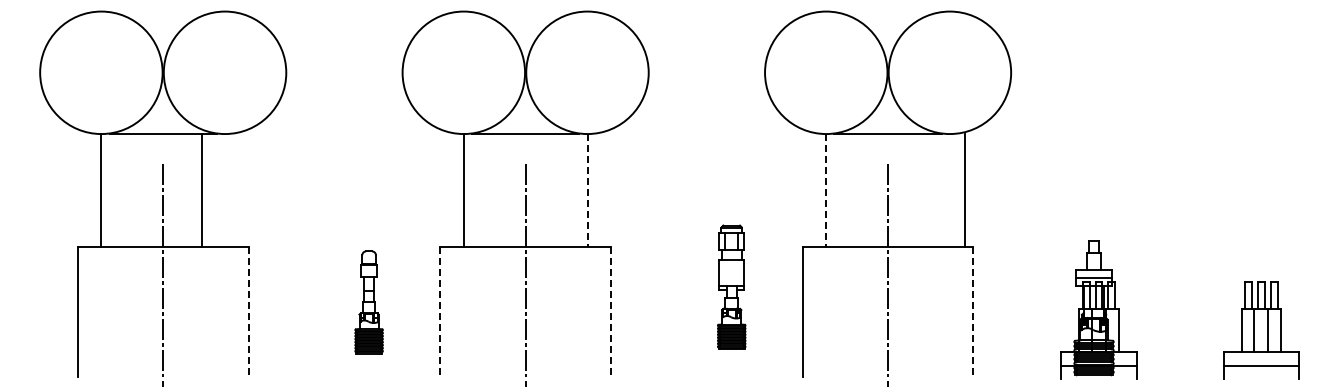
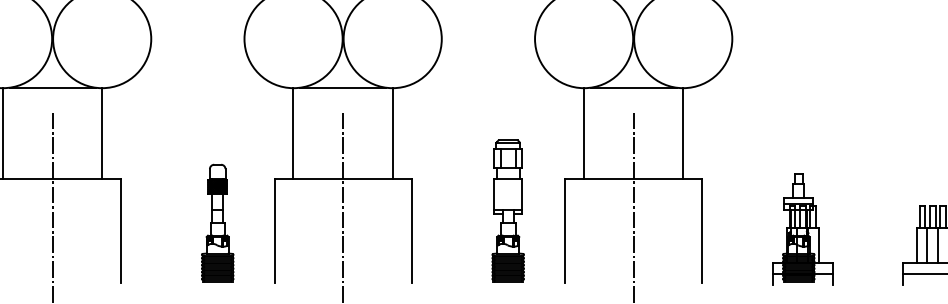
line: (202, 190) -> (102, 133), moved
line: (587, 190) -> (392, 133), dashed -> solid
line: (826, 190) -> (584, 133), dashed -> solid
line: (965, 190) -> (683, 133), moved
part: (731, 287) -> (508, 211), size x1.43
part: (368, 302) -> (217, 223), size x1.43
line: (248, 312) -> (120, 231), dashed -> solid
line: (440, 312) -> (274, 231), dashed -> solid
line: (610, 312) -> (411, 231), dashed -> solid
line: (973, 312) -> (702, 231), dashed -> solid

